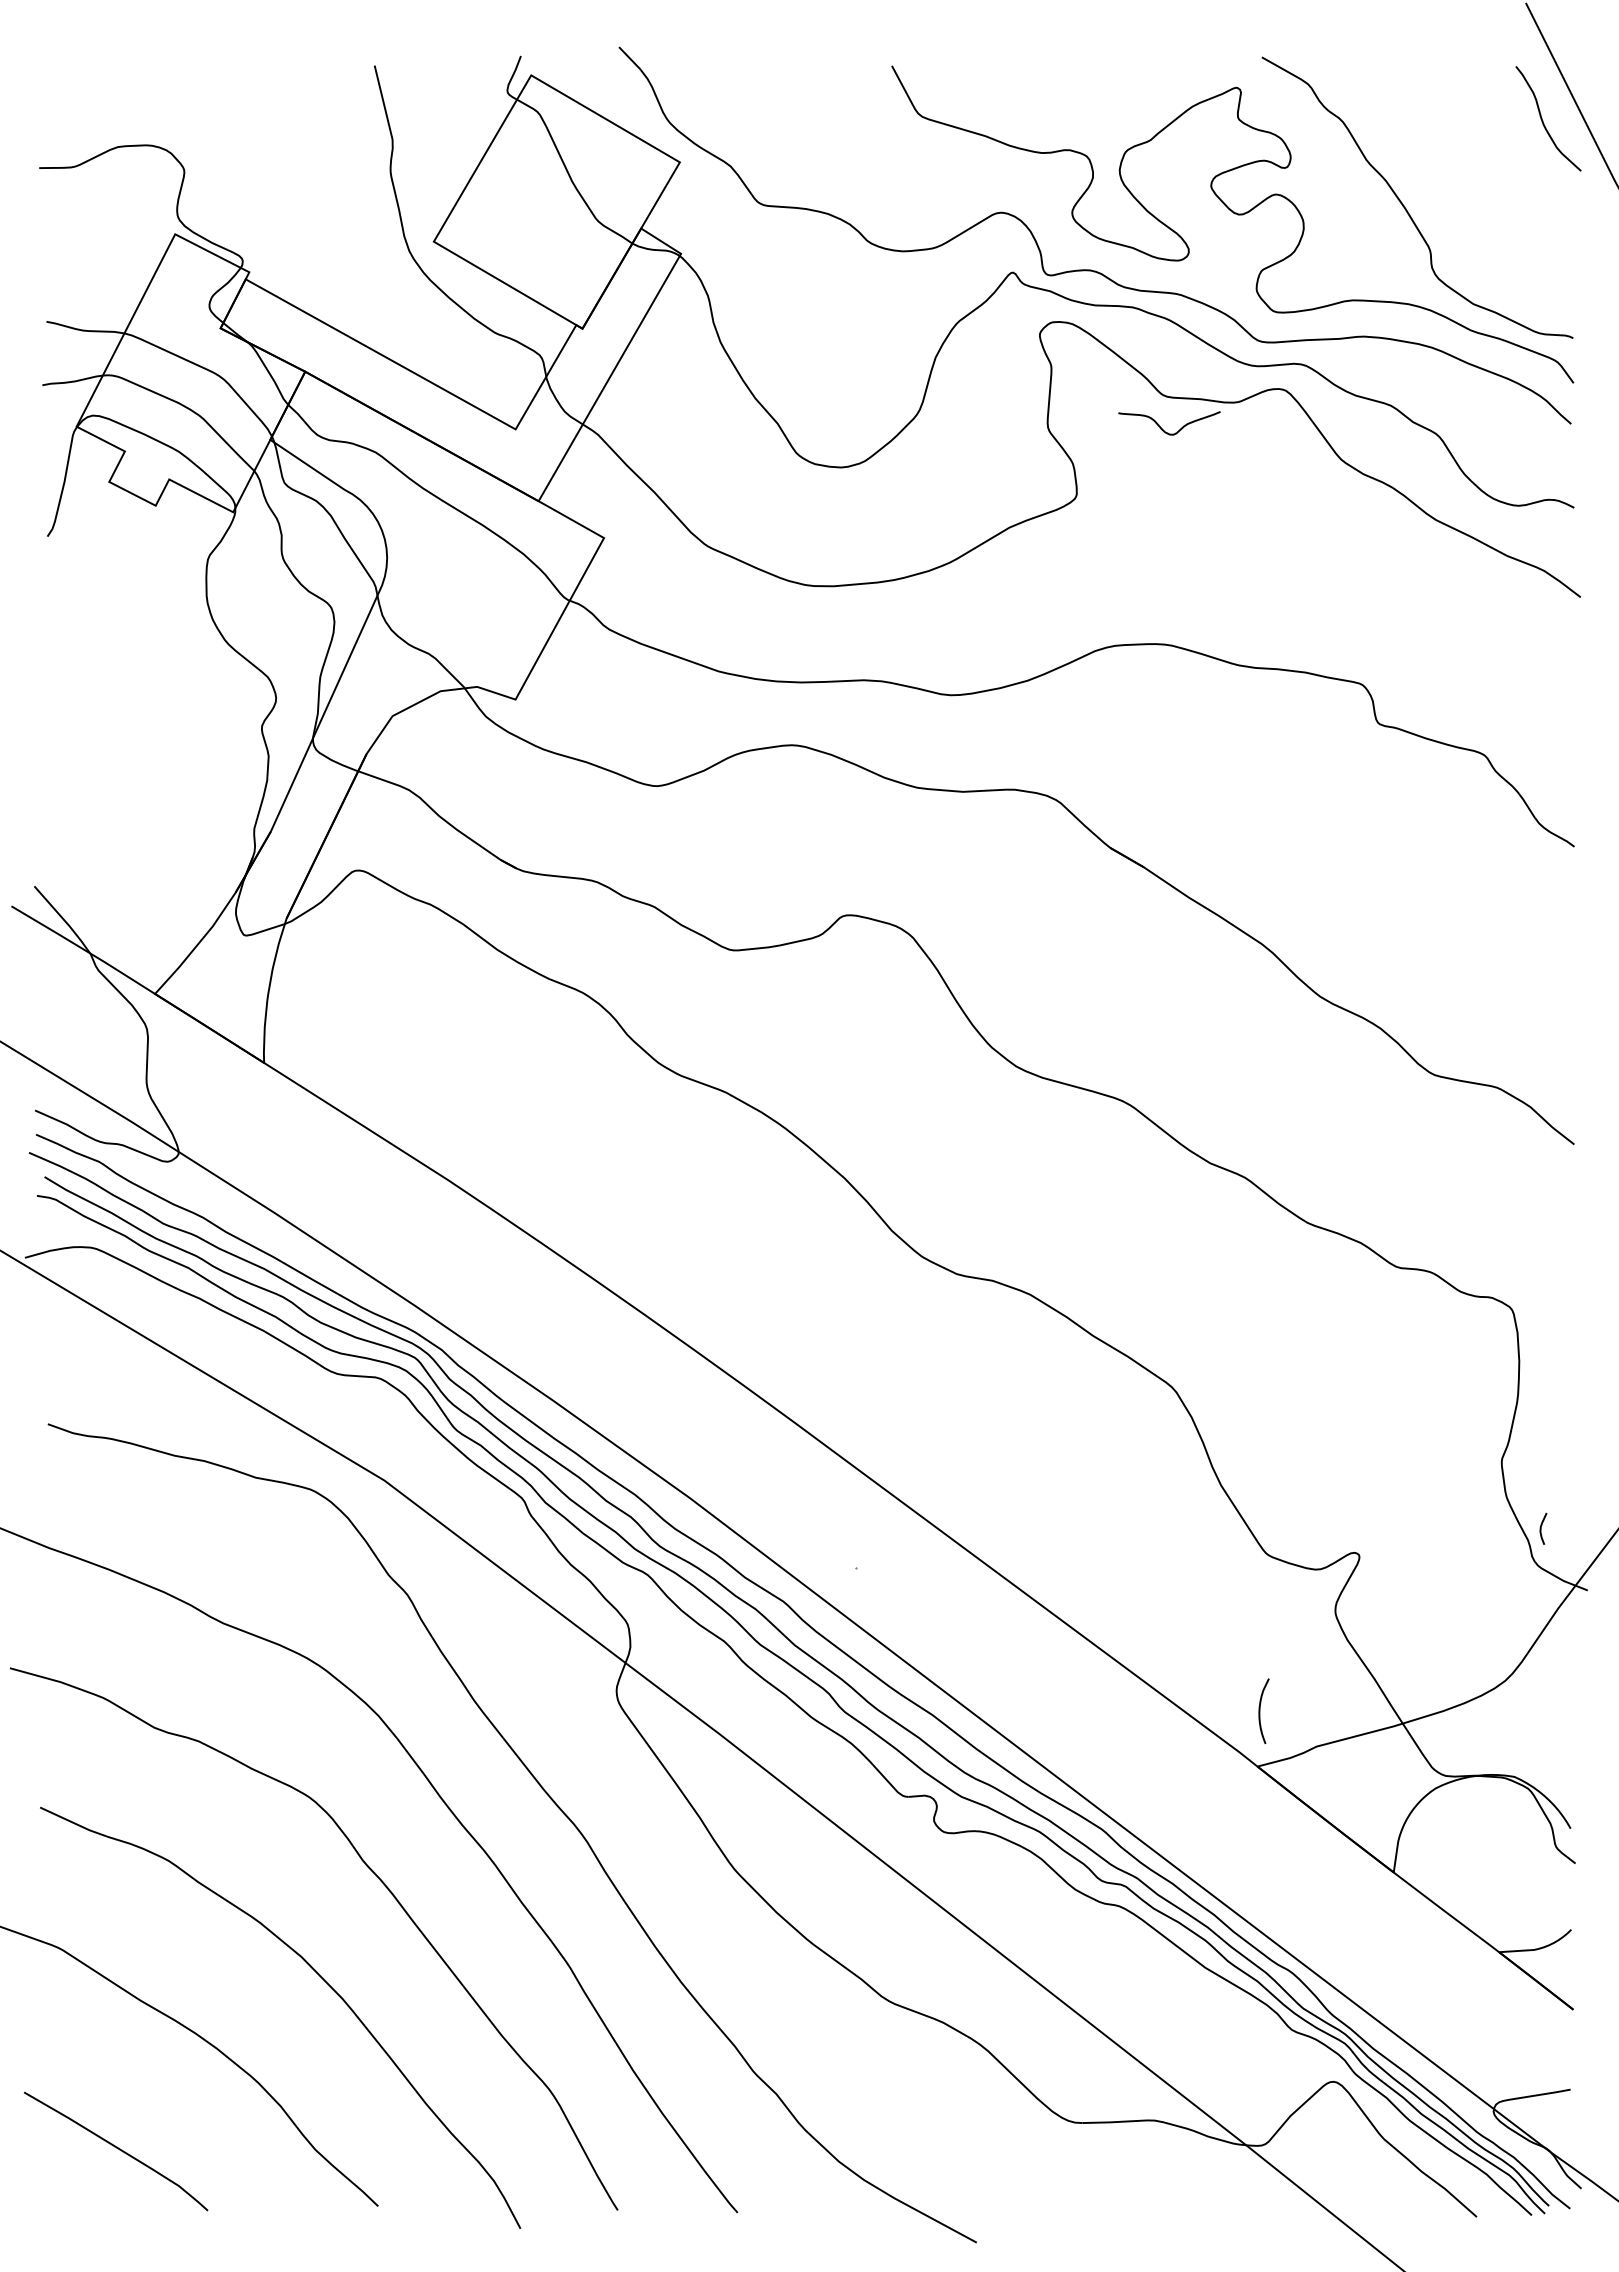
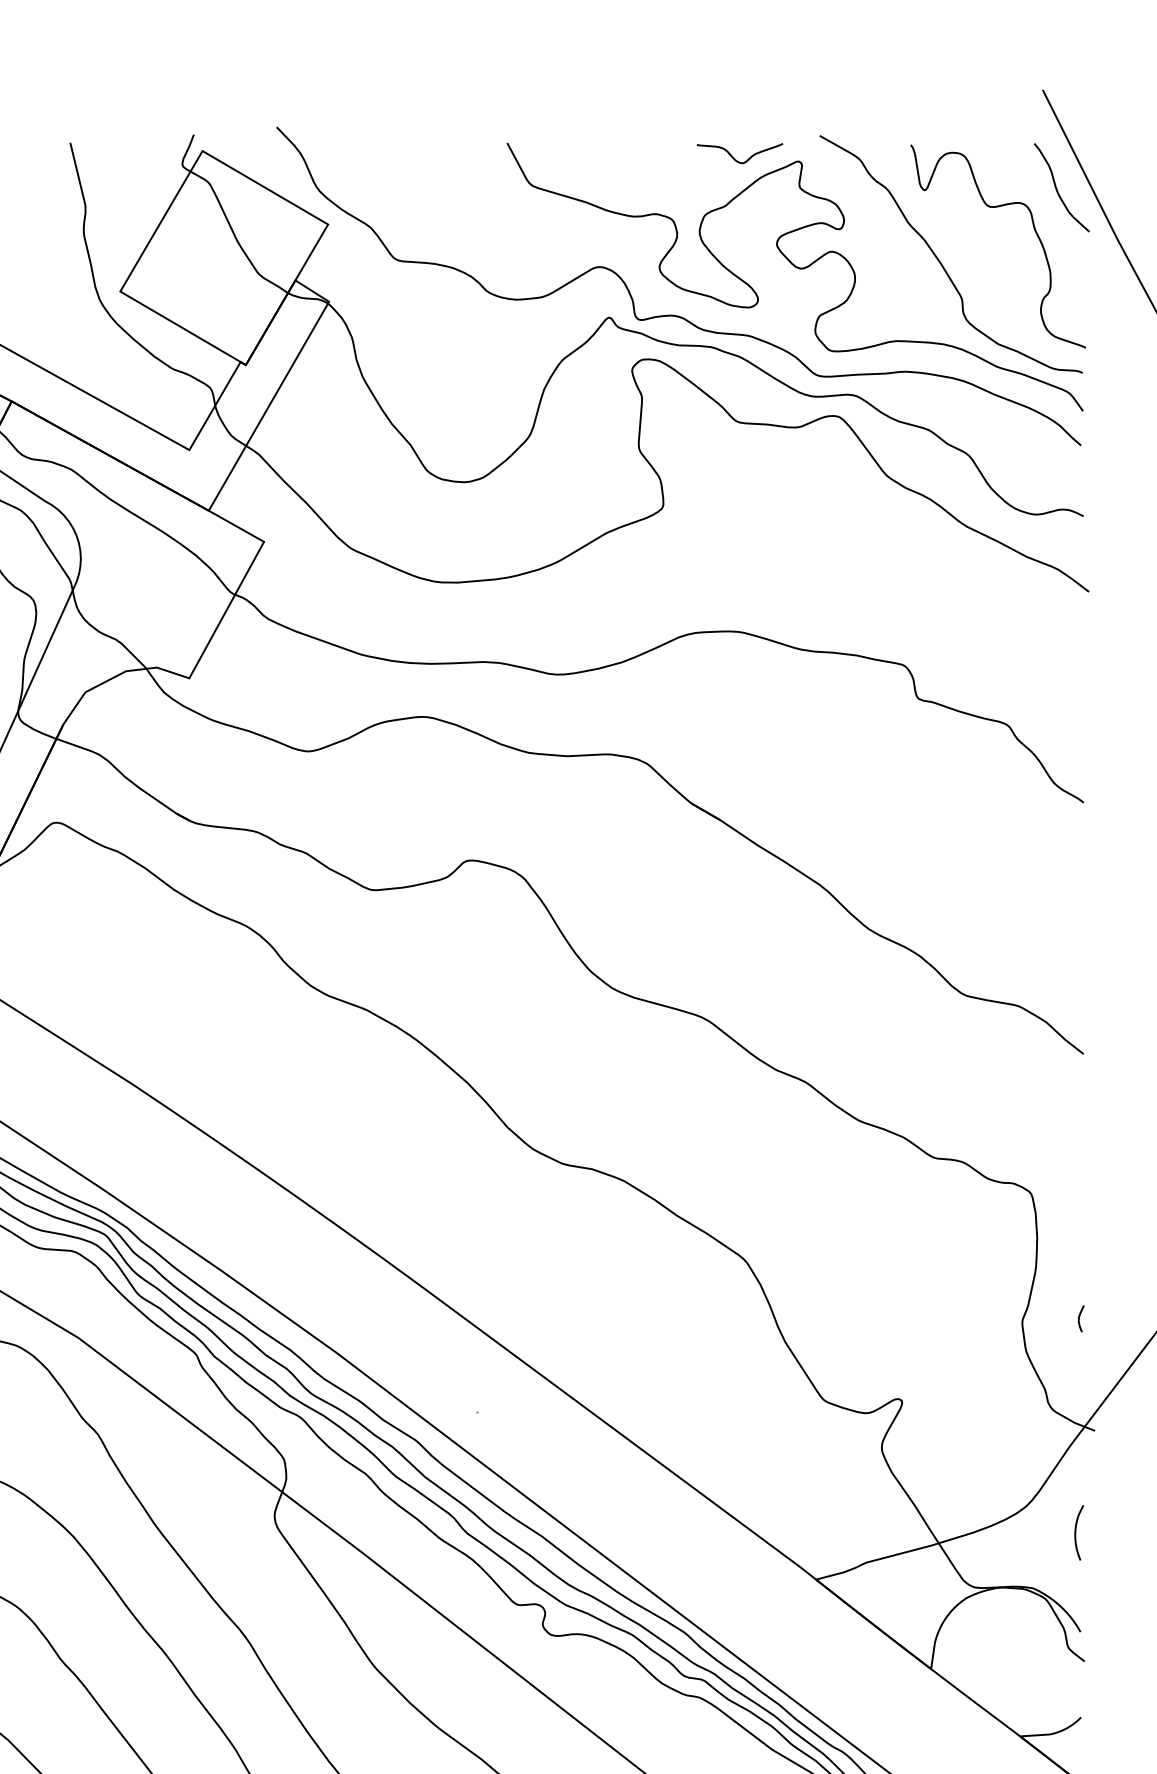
curve: (1471, 142) -> (996, 207), added
curve: (1163, 429) -> (734, 158), moved
curve: (1541, 1528) -> (1079, 1318), moved
curve: (1260, 1710) -> (1076, 1532), moved

